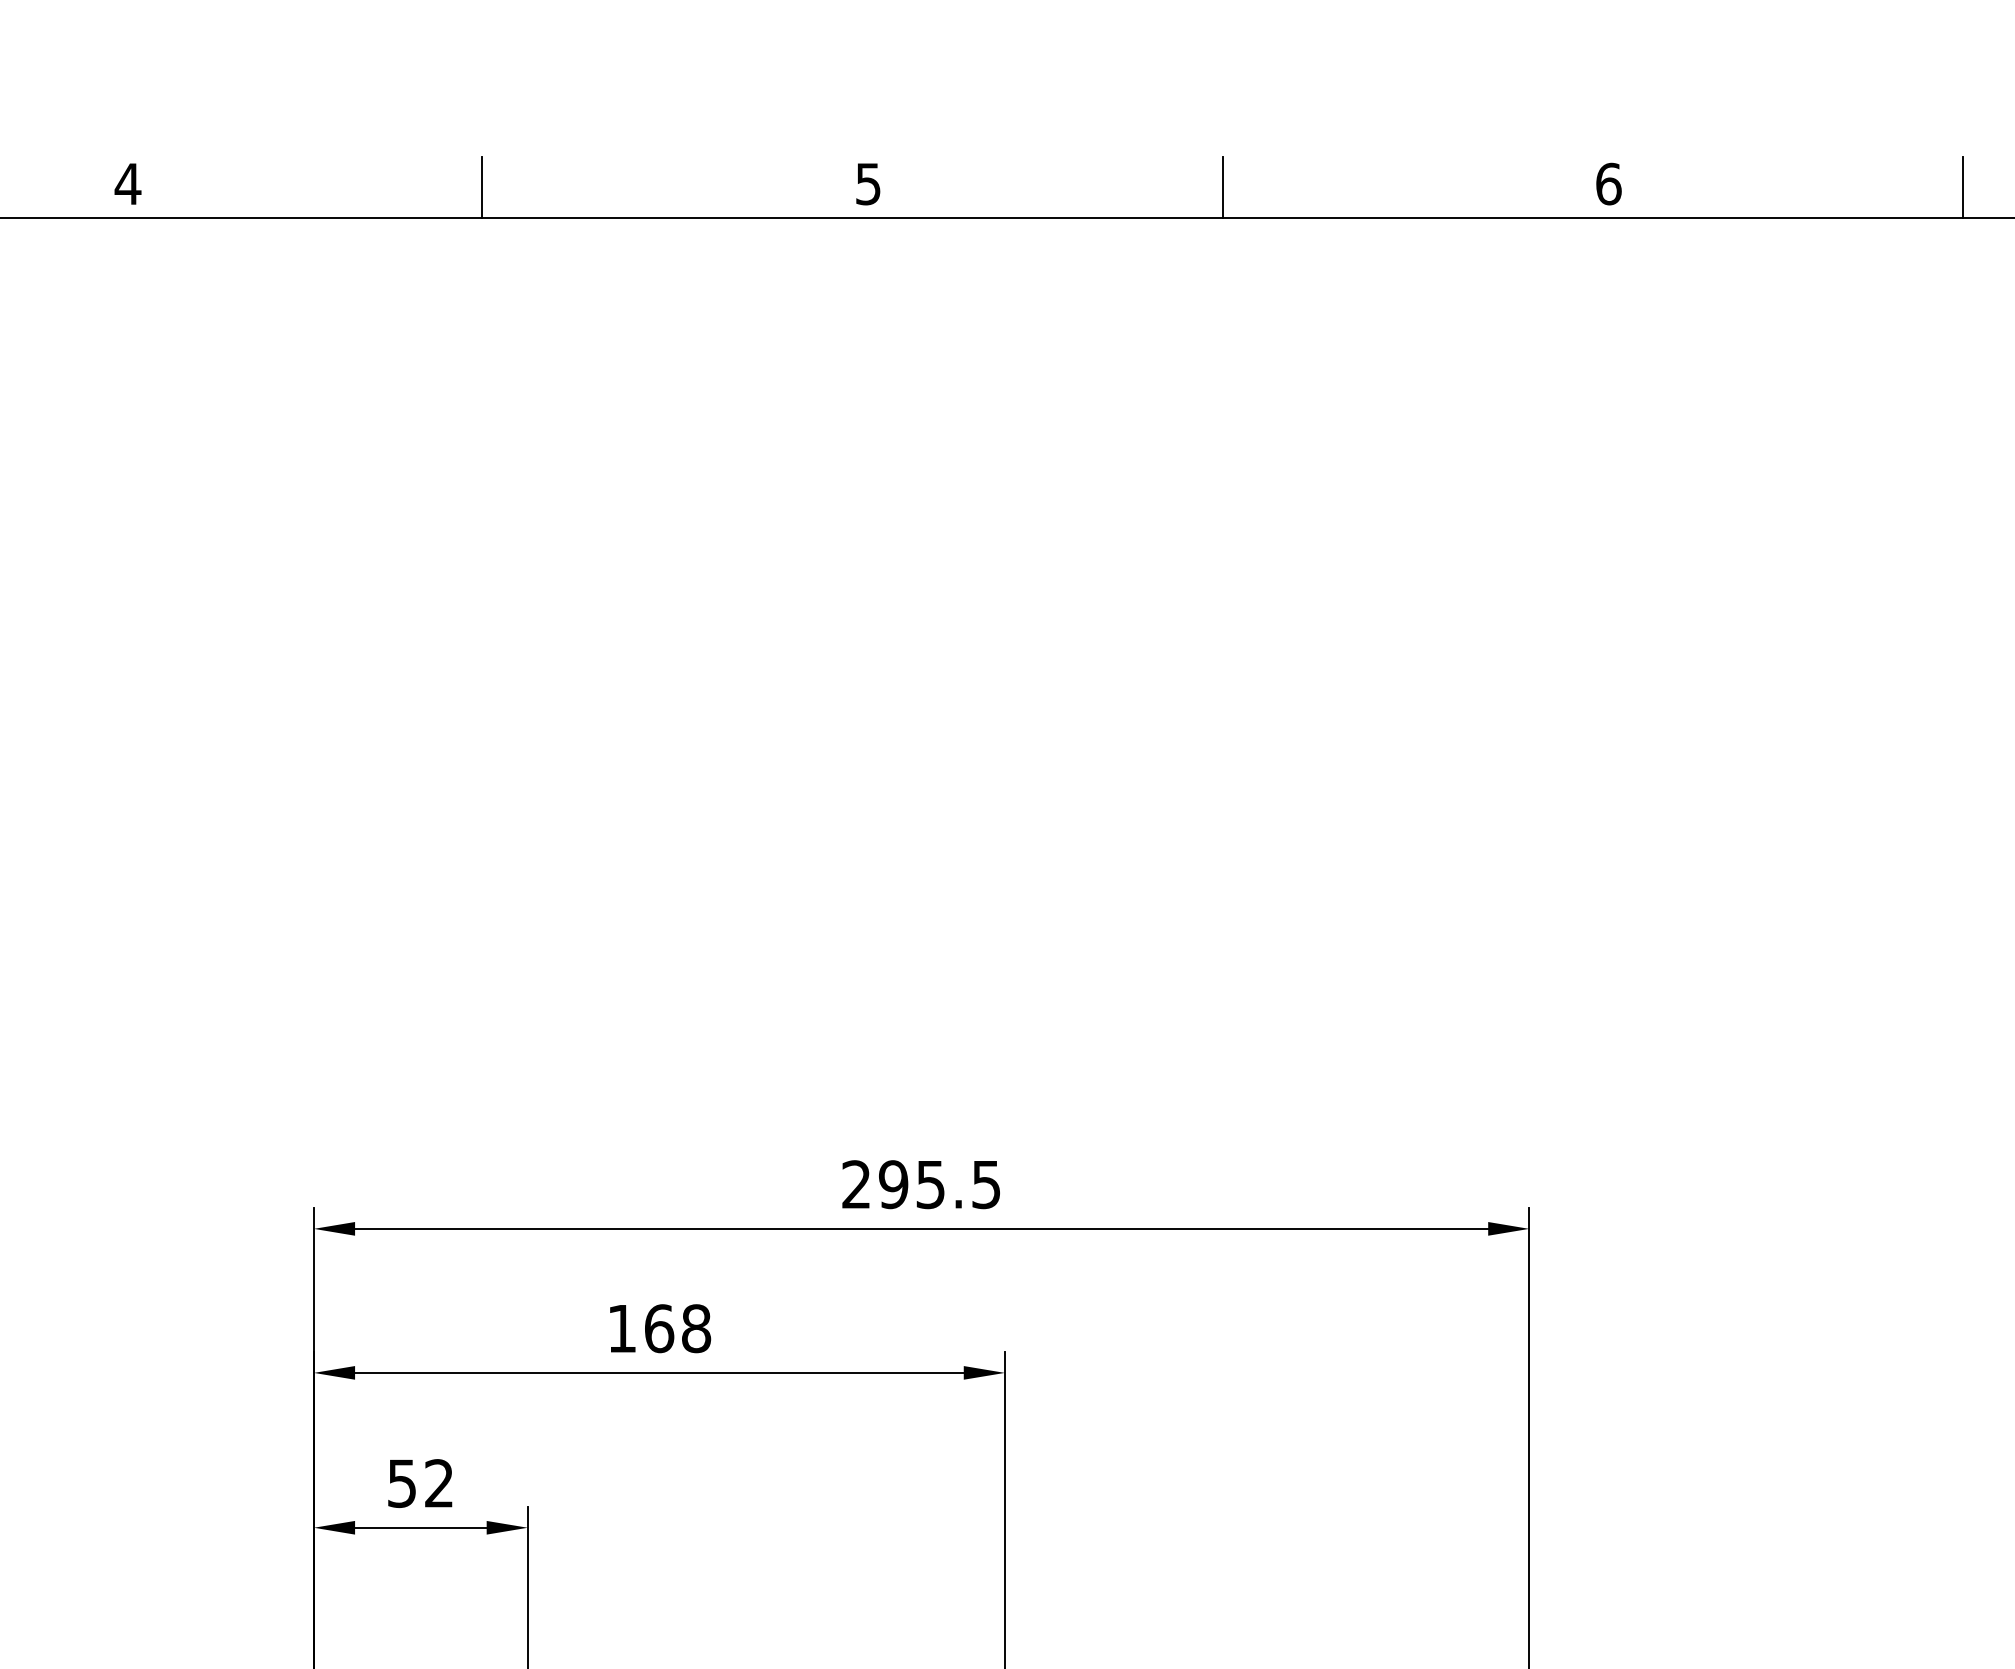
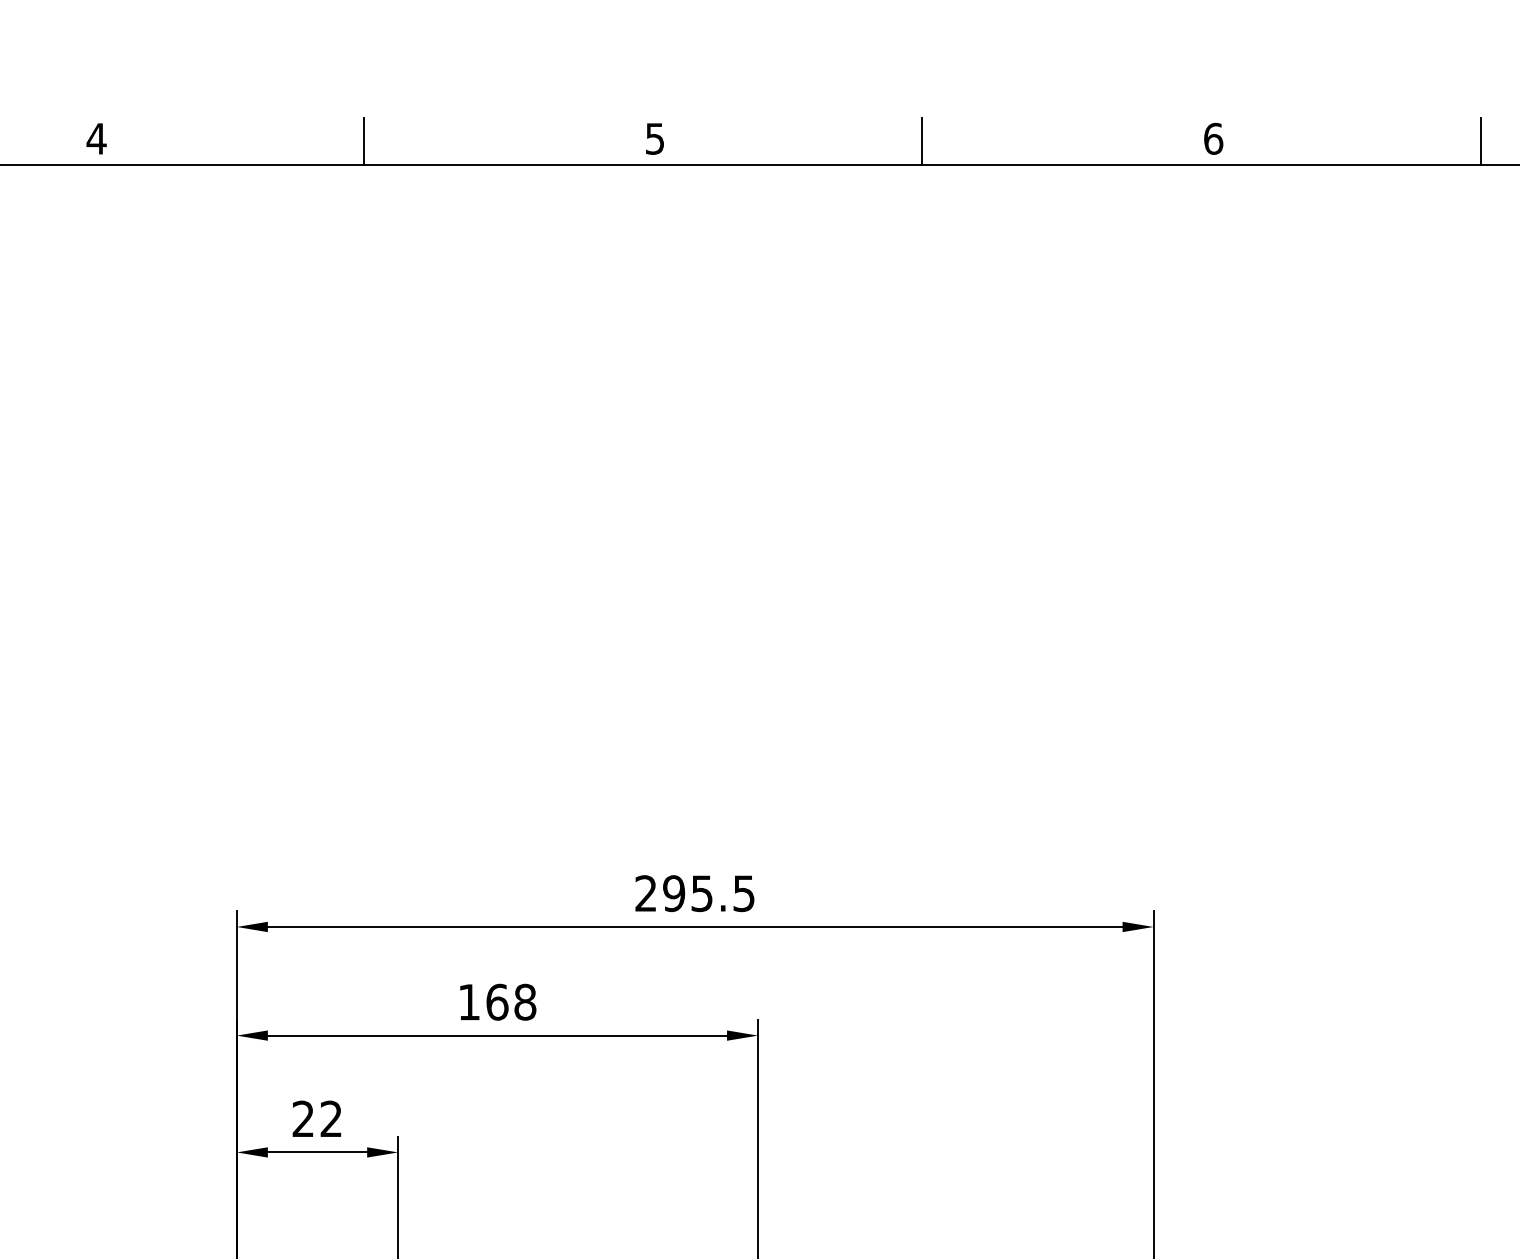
text: (401, 1483) -> (302, 1119), 52 -> 22

